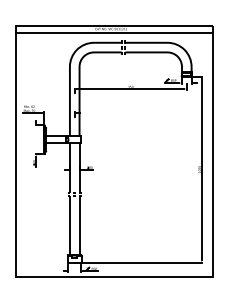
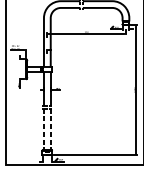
line: (69, 225) -> (43, 129), solid -> dashed
line: (79, 225) -> (50, 129), solid -> dashed

